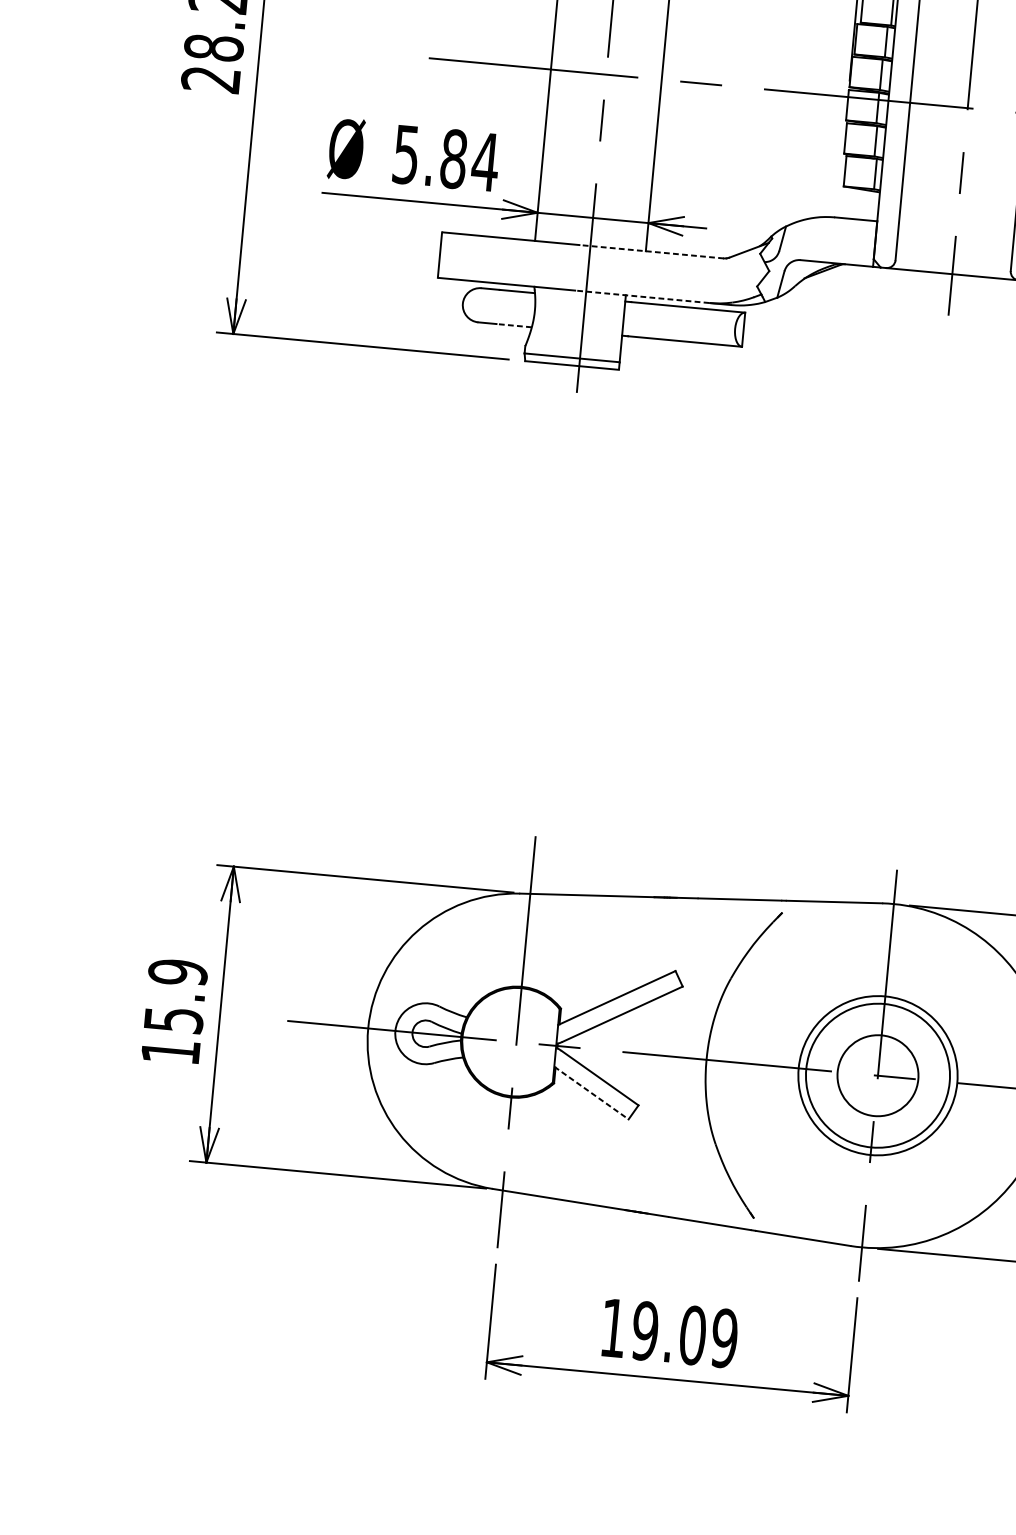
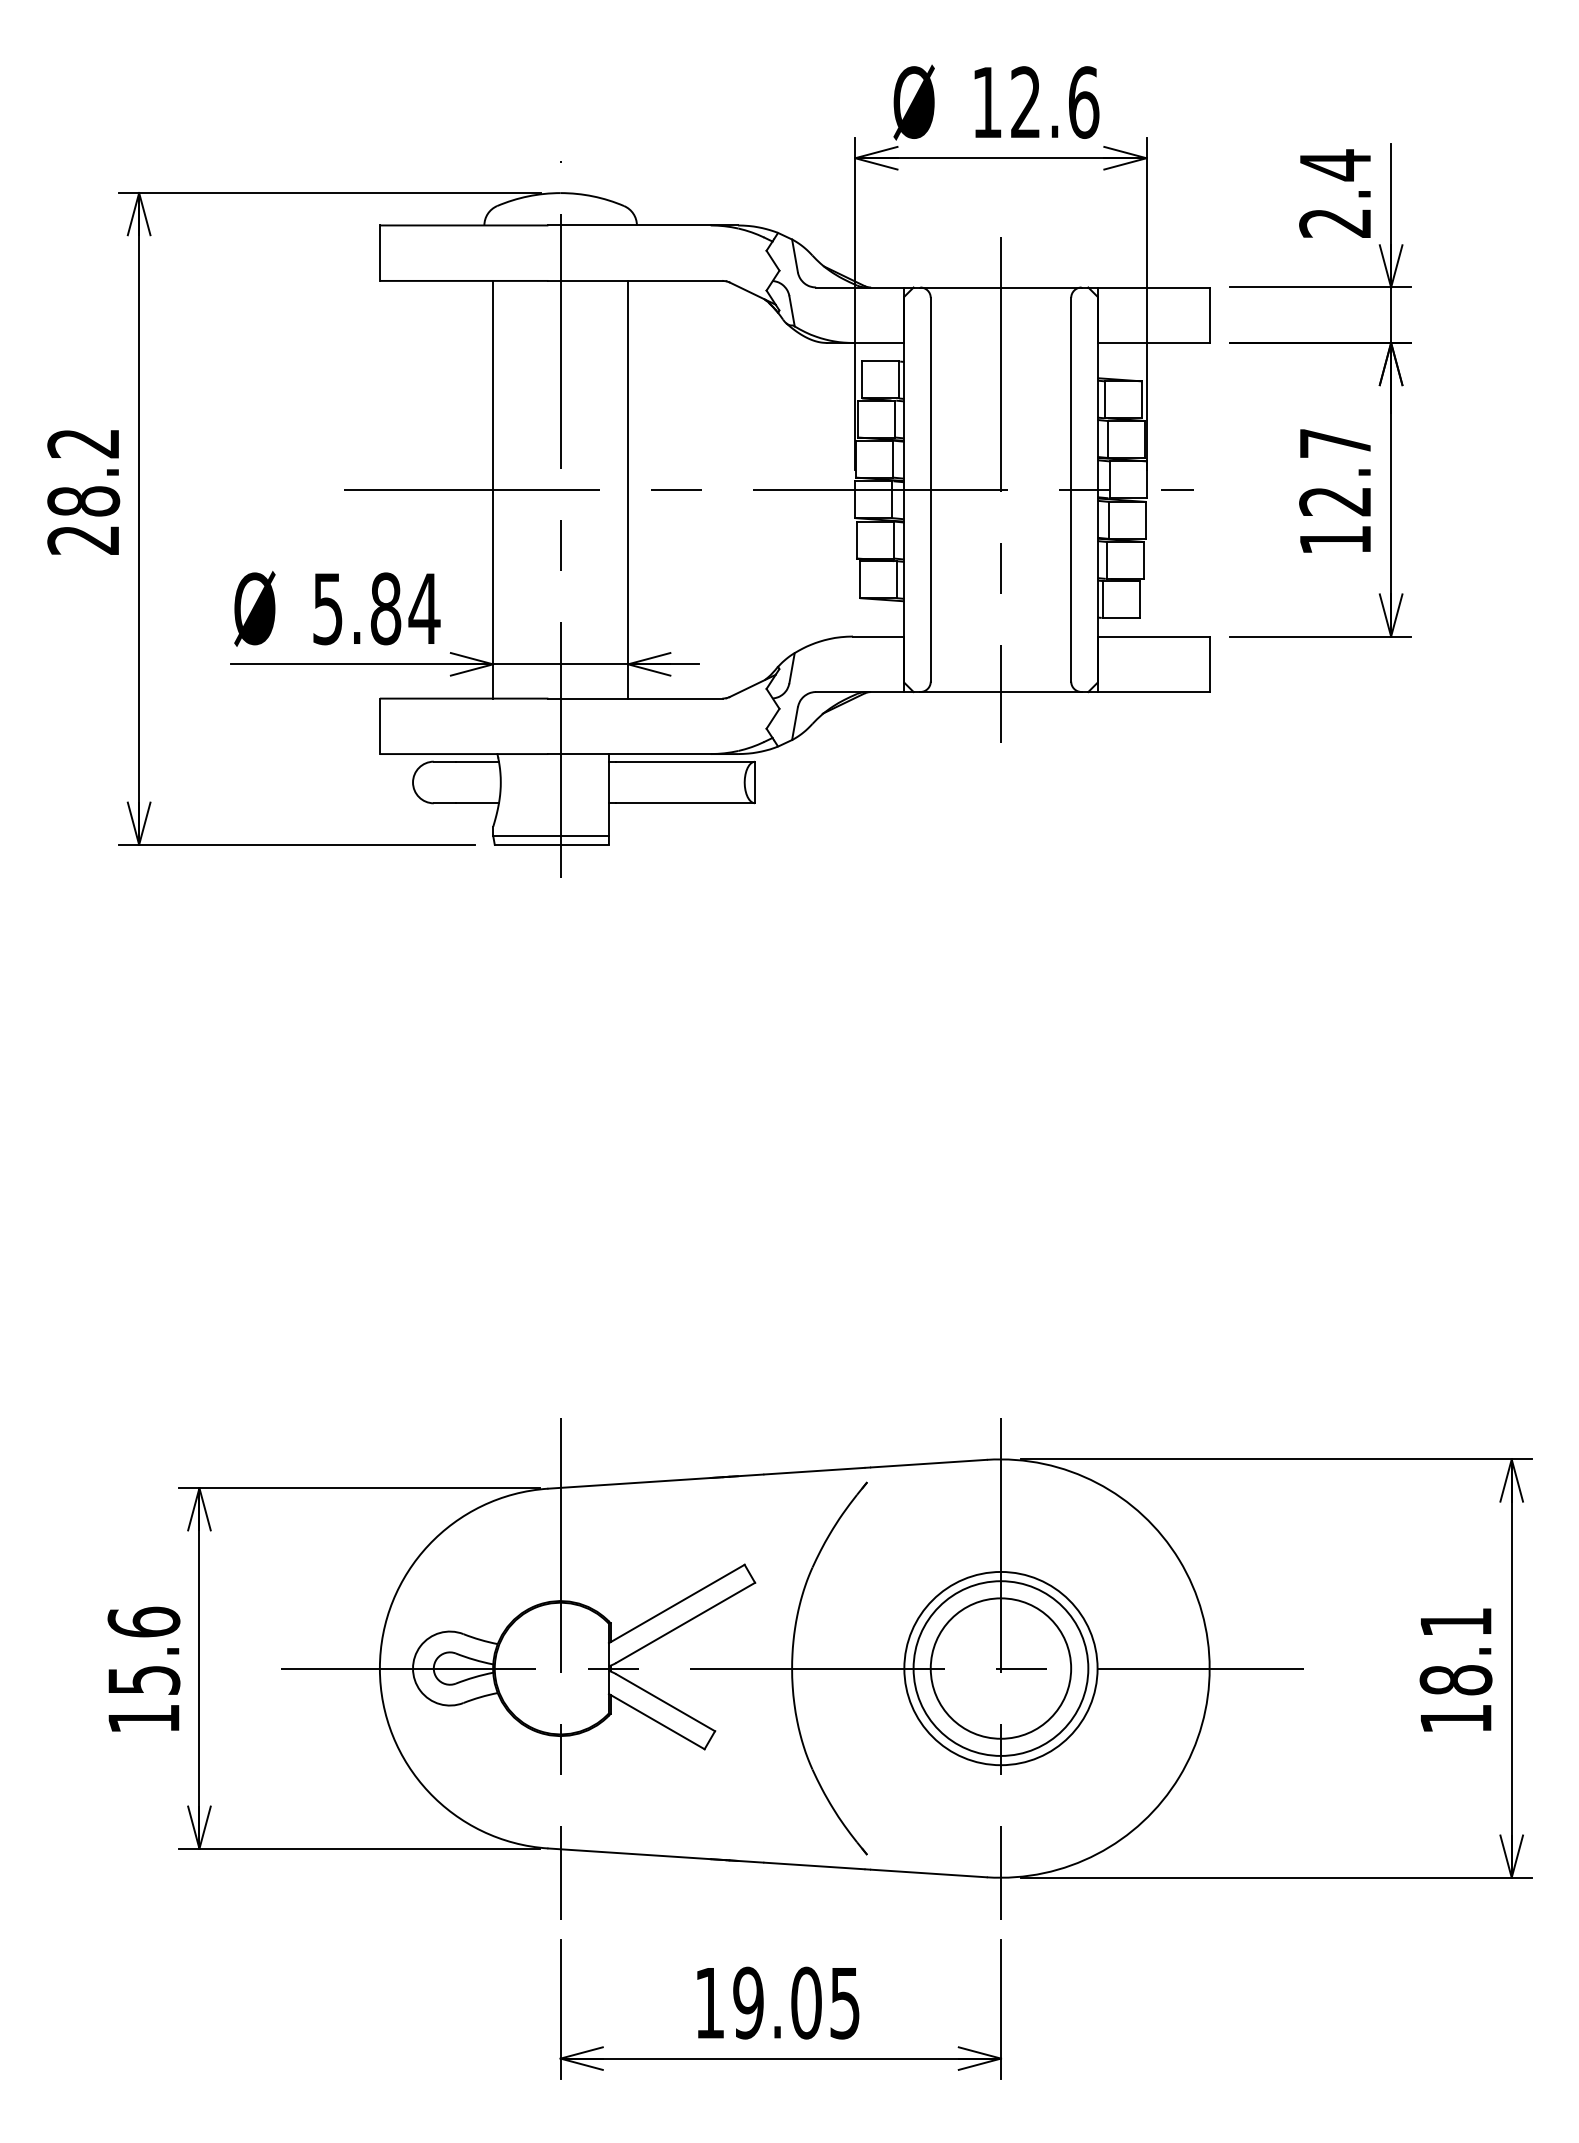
line: (651, 251) -> (635, 698), dashed -> solid
line: (642, 297) -> (629, 754), dashed -> solid
line: (513, 325) -> (476, 803), dashed -> solid
text: (177, 971) -> (143, 1621), 15.9 -> 15.6
circle: (877, 1075) -> (1000, 1668), size x1.43
line: (592, 1093) -> (657, 1721), dashed -> solid
text: (724, 1337) -> (844, 2002), 19.09 -> 19.05

